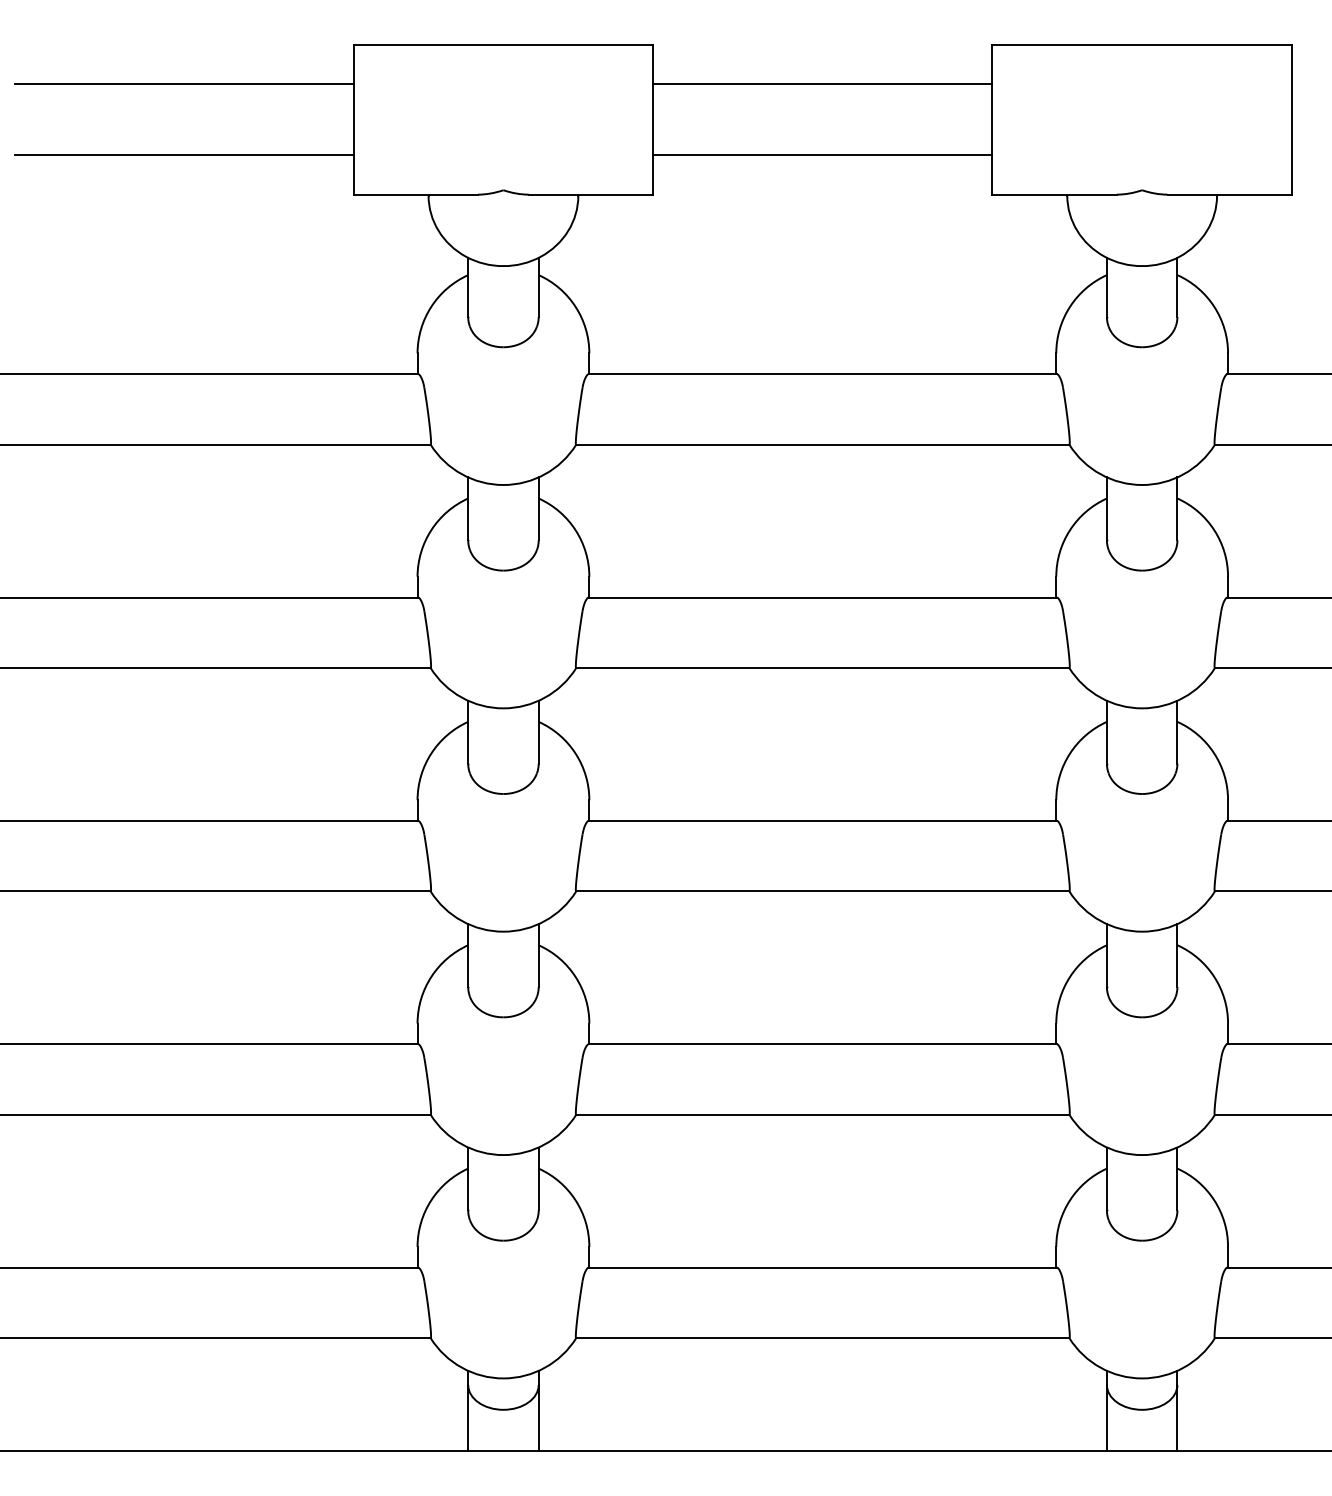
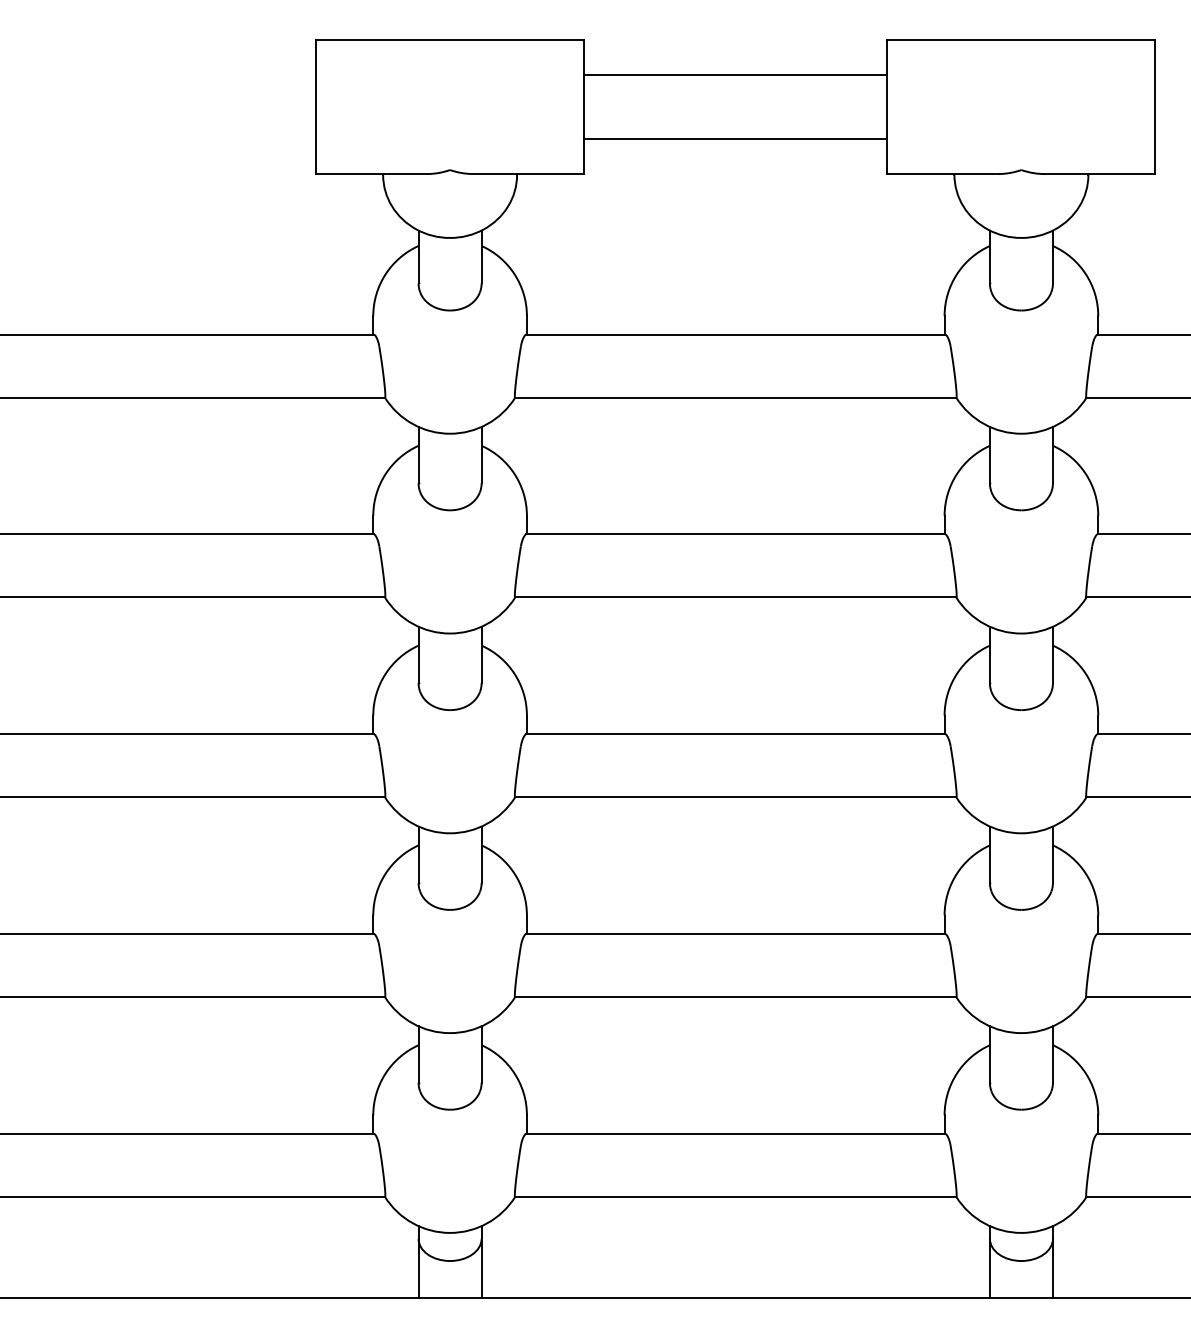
line: (183, 84) -> (163, 75), removed
line: (183, 154) -> (163, 138), removed

